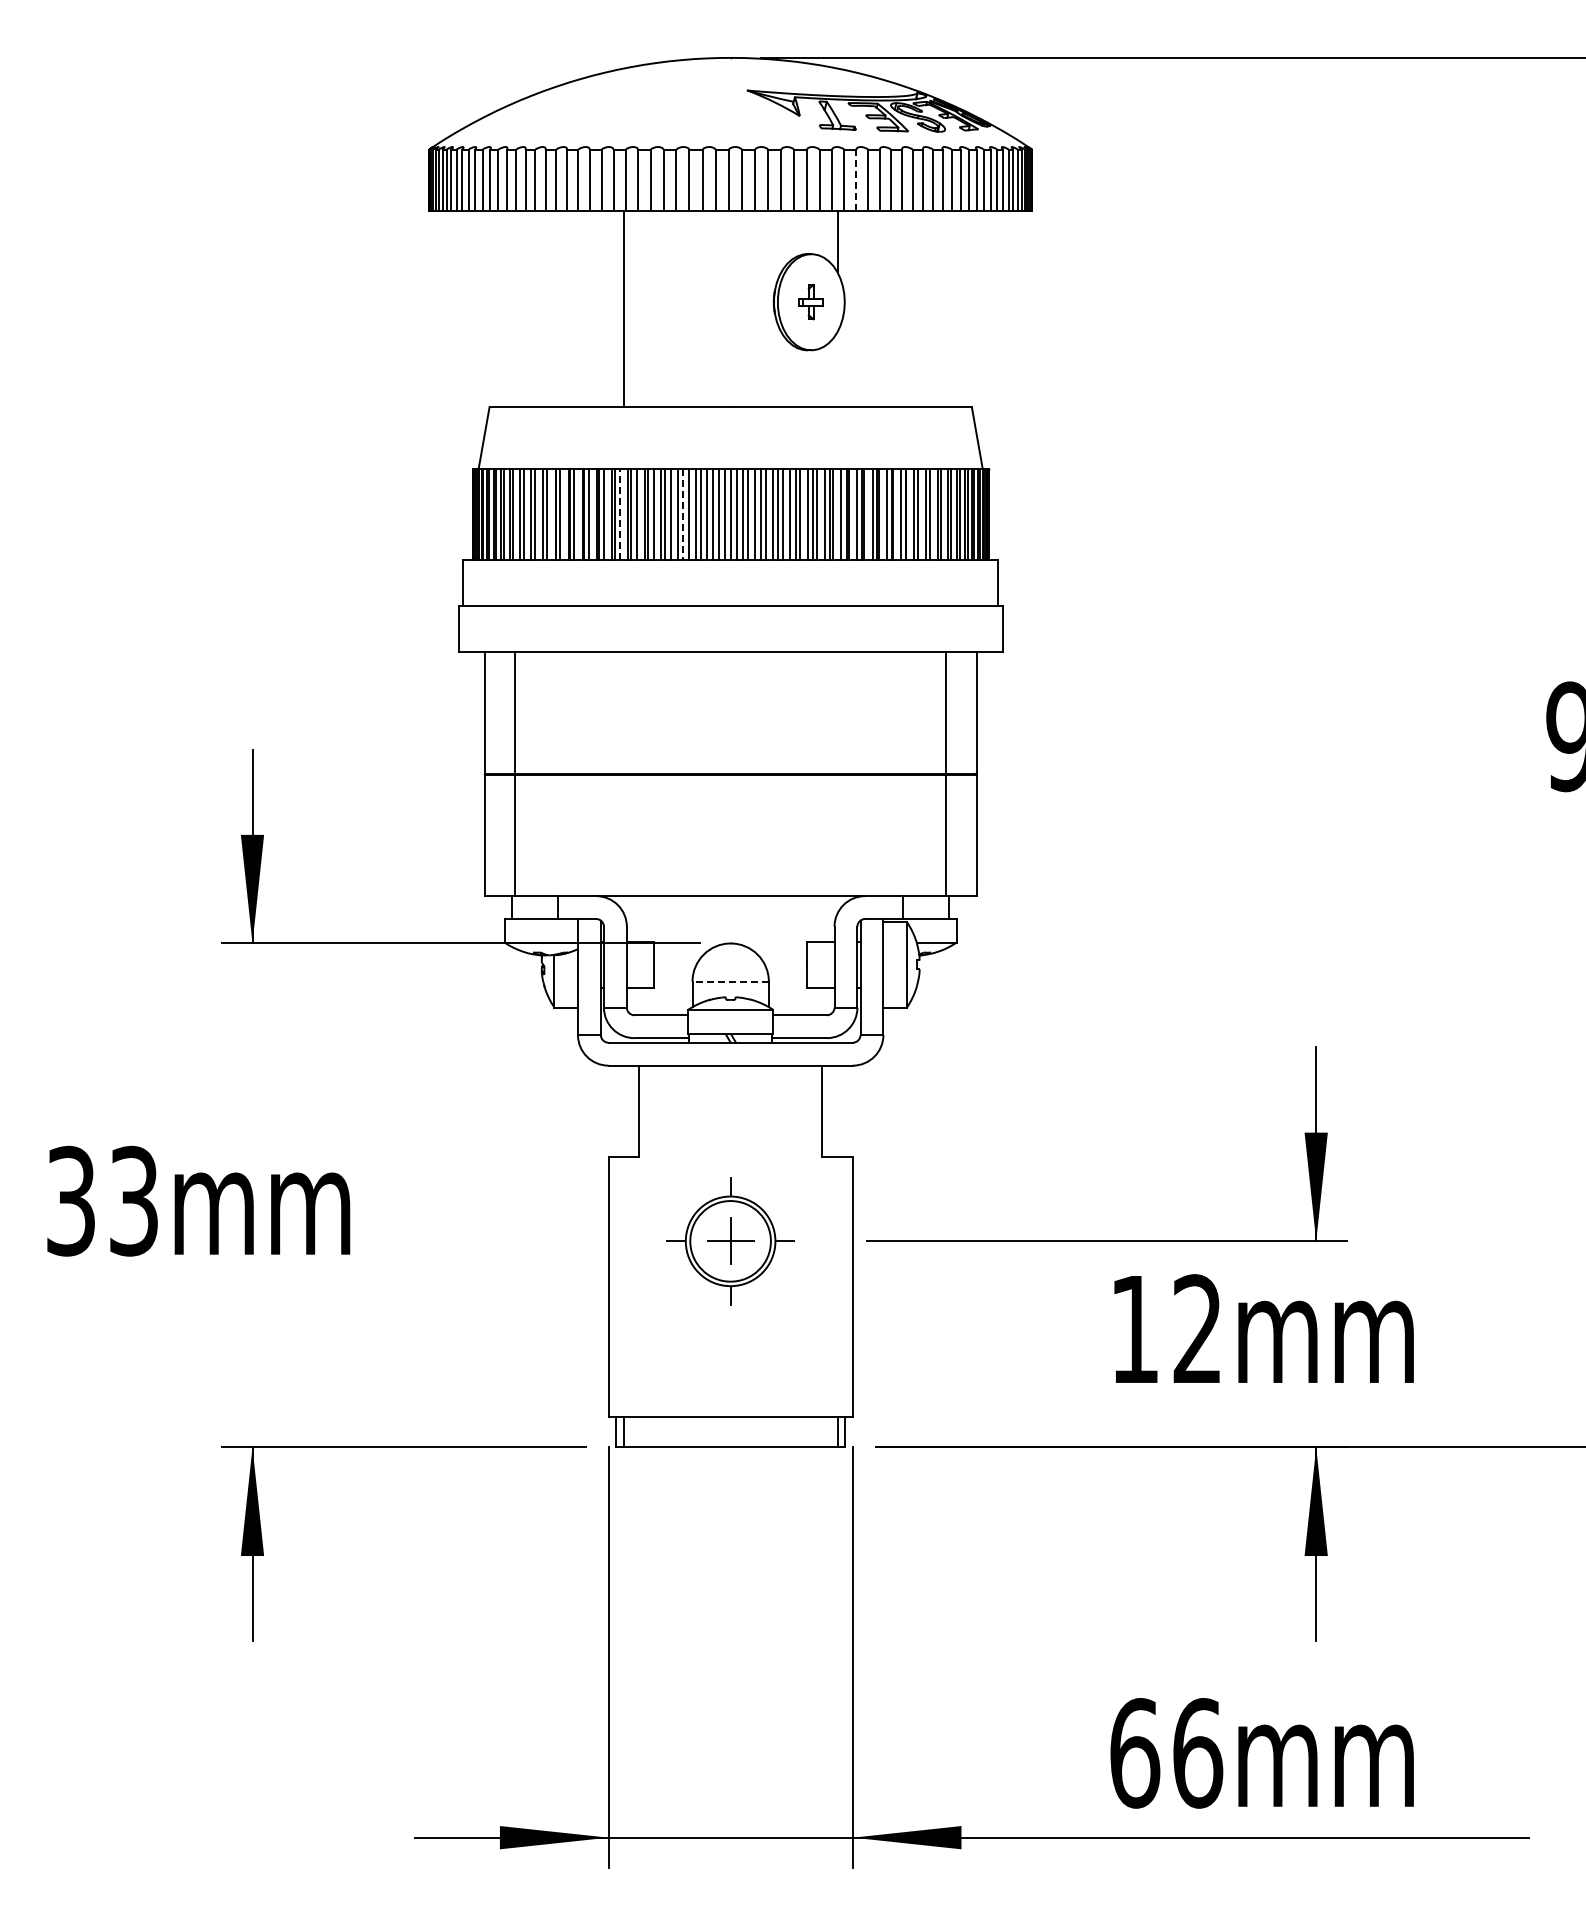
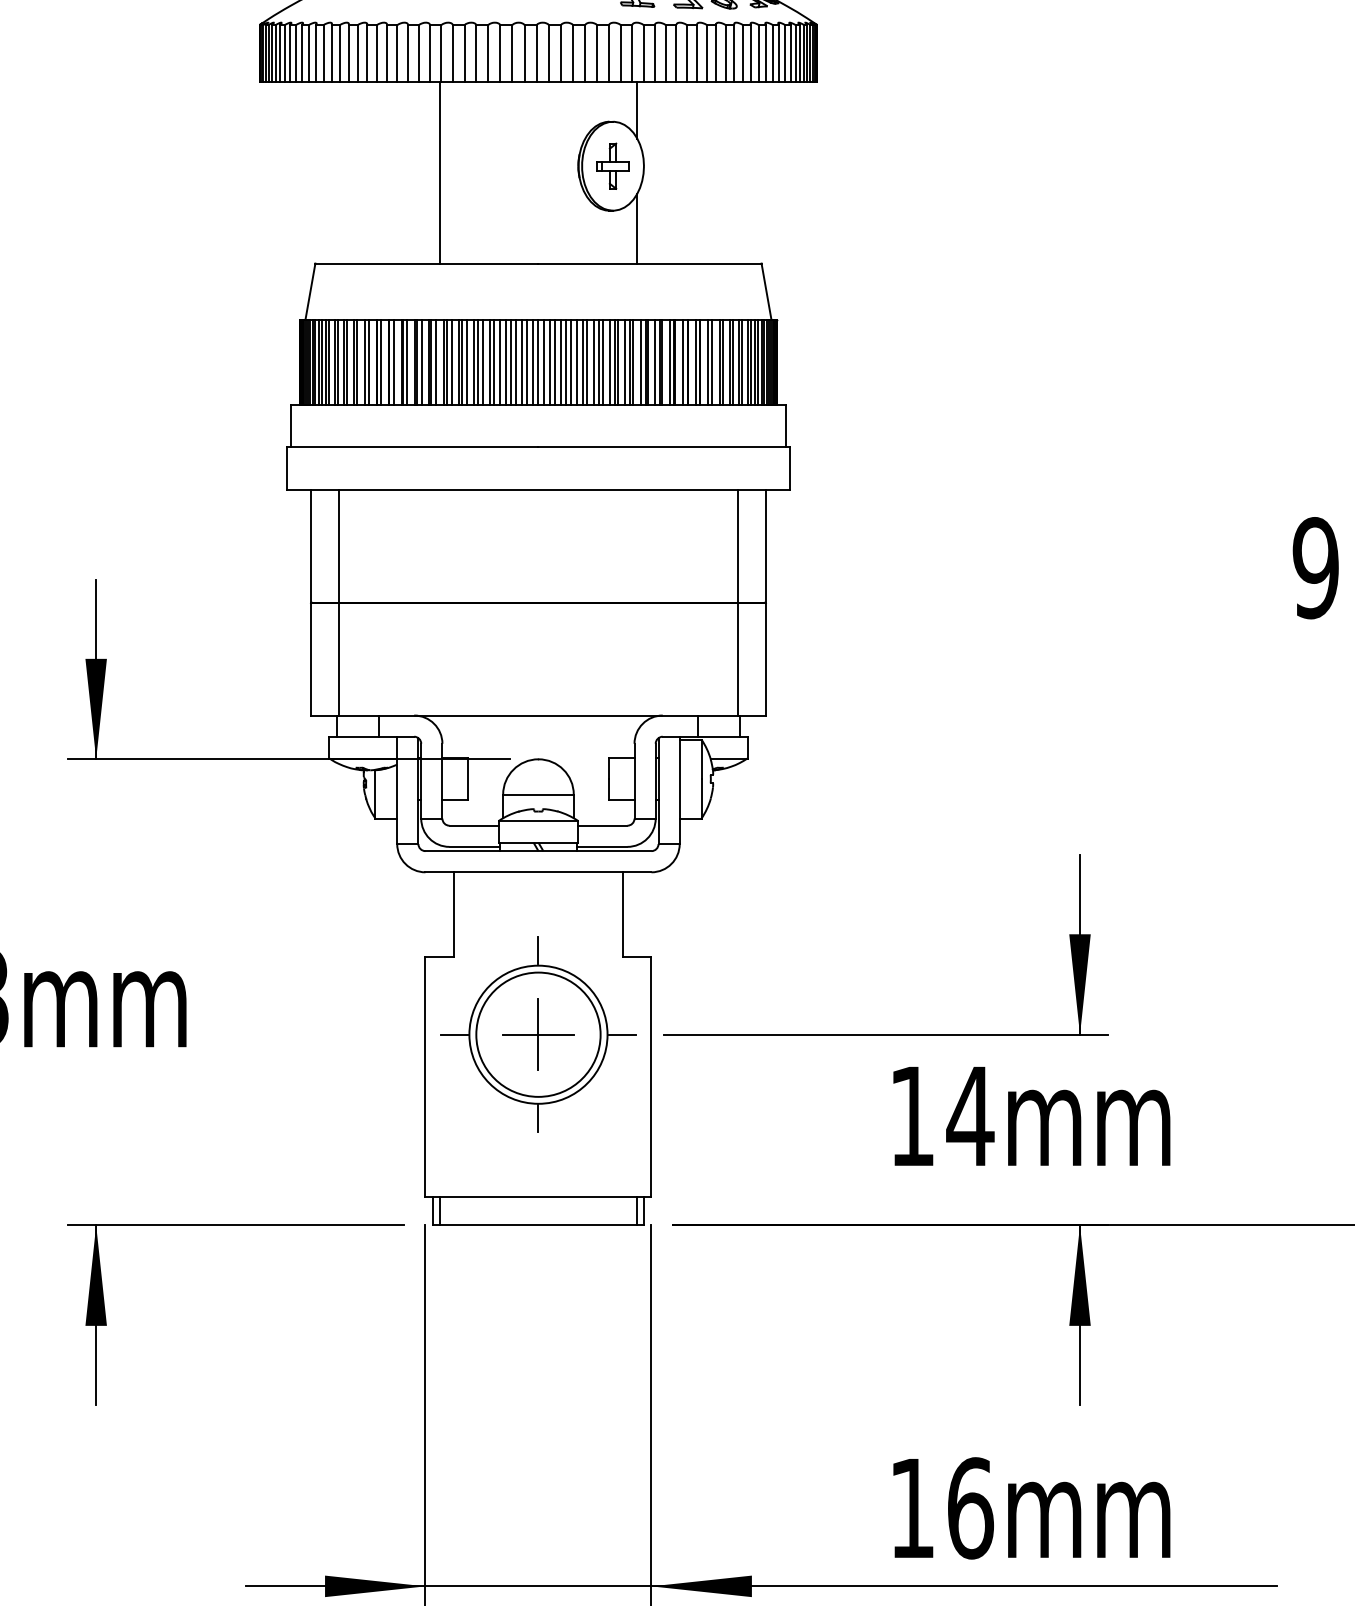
line: (856, 180) -> (654, 53), dashed -> solid
part: (810, 301) -> (612, 165), size x1.43
line: (837, 369) -> (637, 228), added
line: (620, 514) -> (436, 362), dashed -> solid
line: (682, 514) -> (493, 362), dashed -> solid
line: (730, 981) -> (538, 794), dashed -> solid
part: (730, 1241) -> (538, 1034), size x1.67
text: (1197, 1328) -> (970, 1115), 12mm -> 14mm
text: (1135, 1753) -> (912, 1508), 66mm -> 16mm

